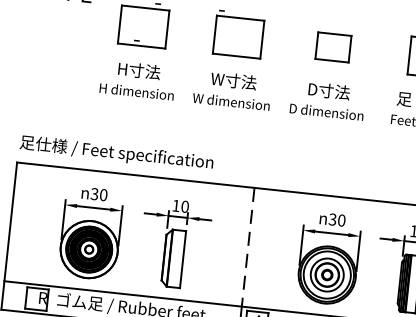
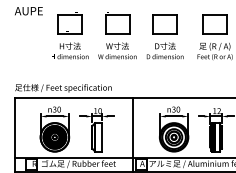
part: (332, 47) -> (164, 24), size x1.43
line: (248, 246) -> (133, 127), dashed -> solid

